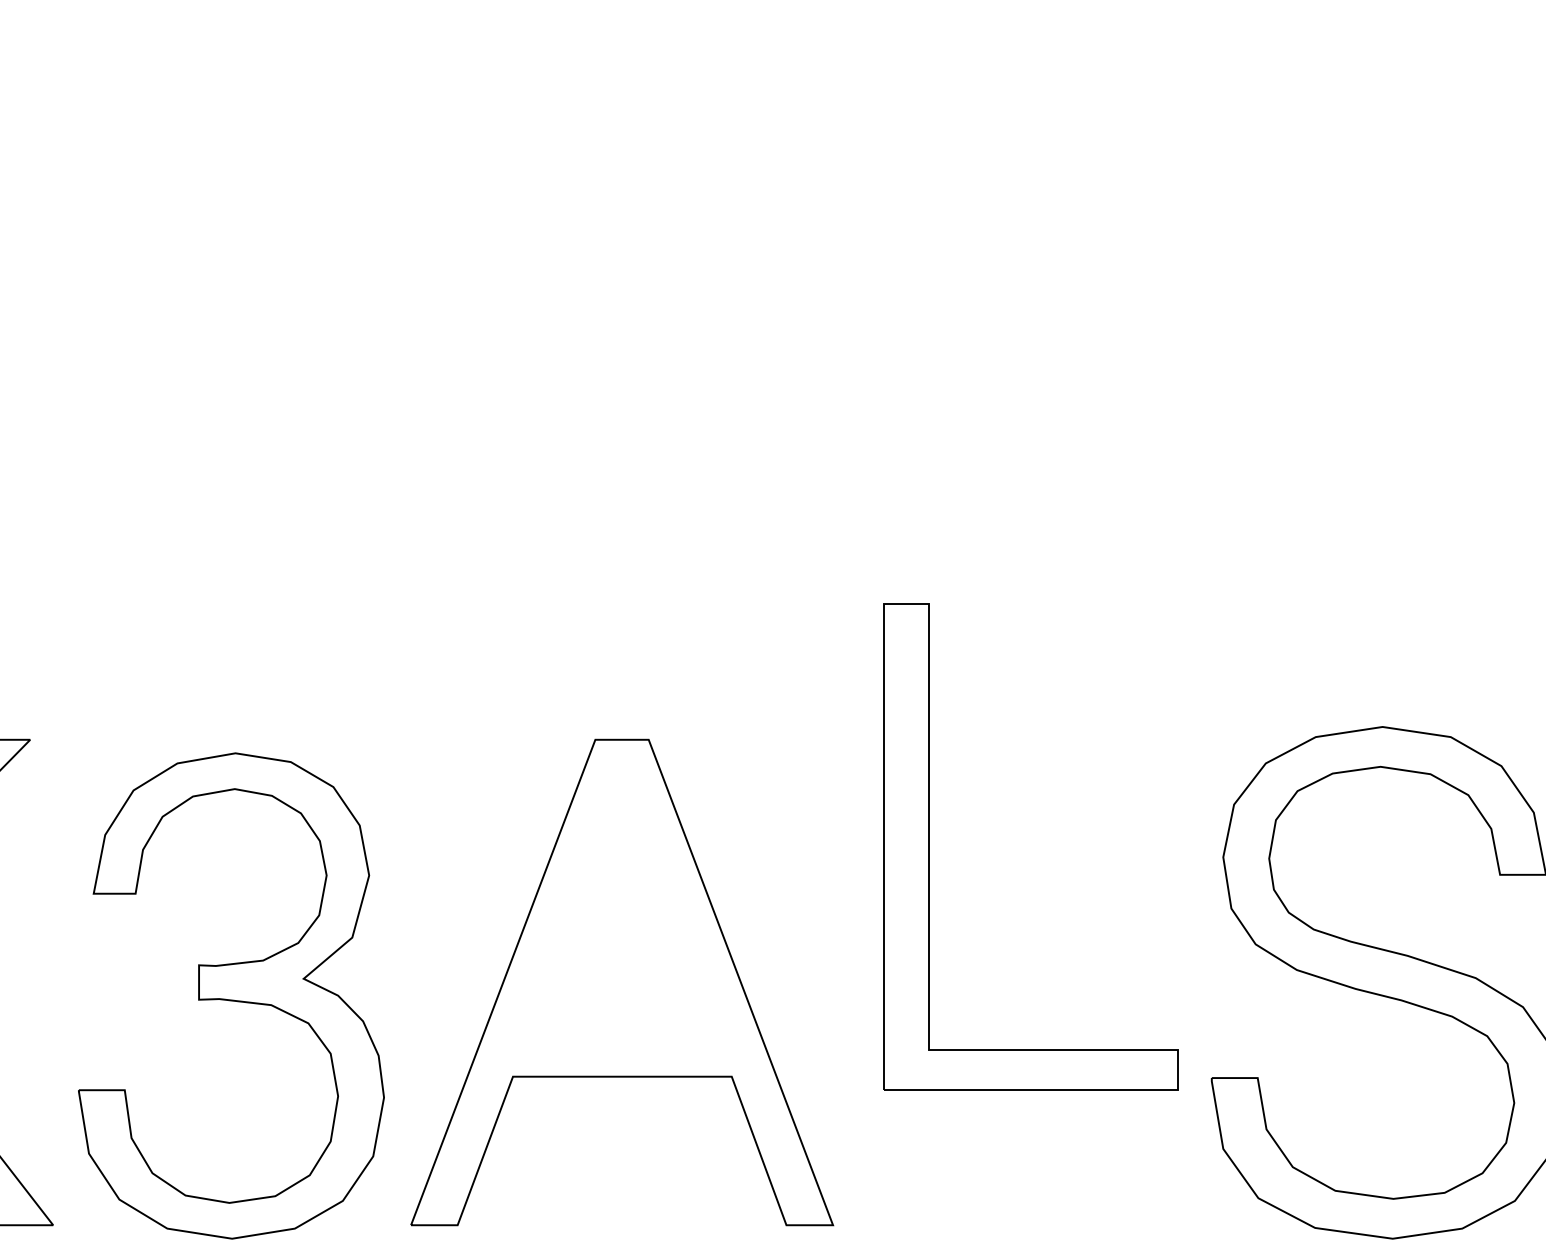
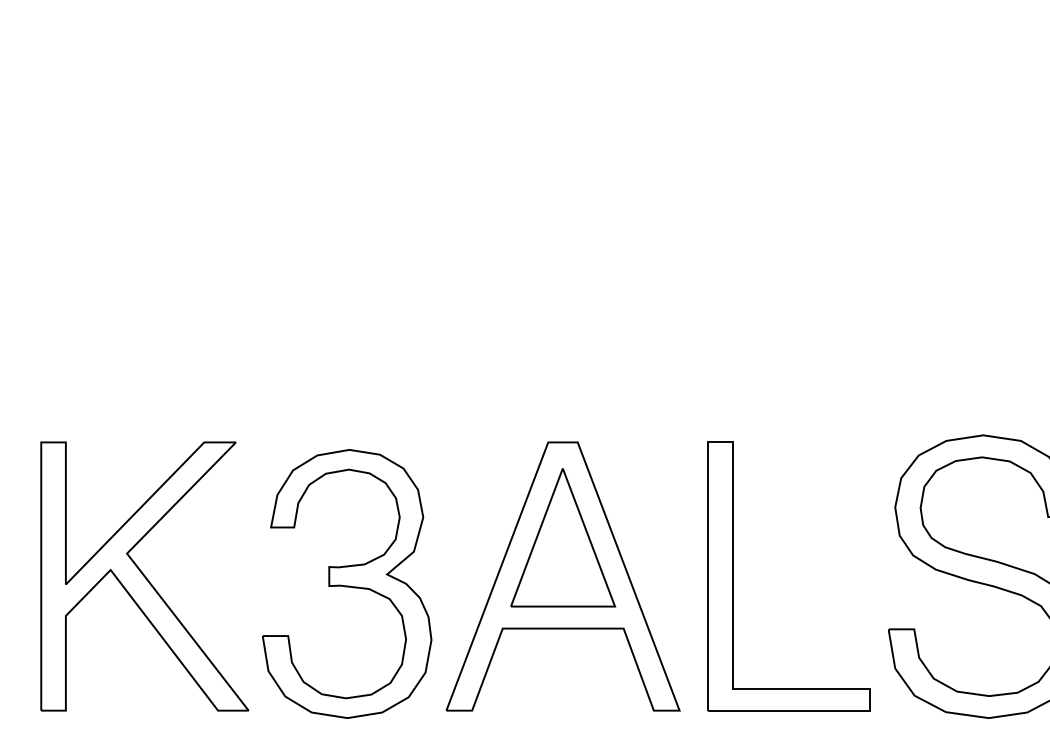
part: (930, 846) -> (733, 576), moved
part: (622, 911) -> (563, 537), added

